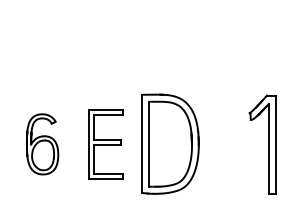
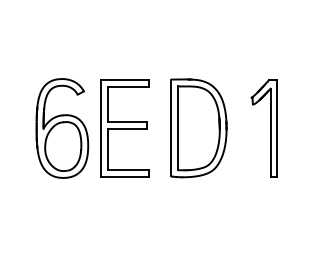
part: (42, 144) -> (62, 128), size x1.67
part: (105, 144) -> (124, 128), size x1.43
part: (170, 144) -> (198, 128), moved
part: (268, 144) -> (270, 128), moved

